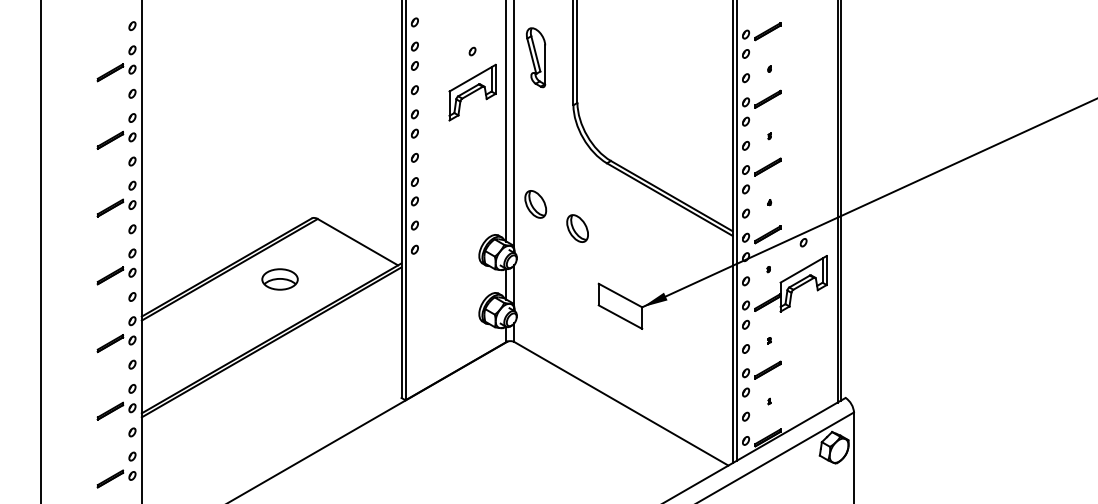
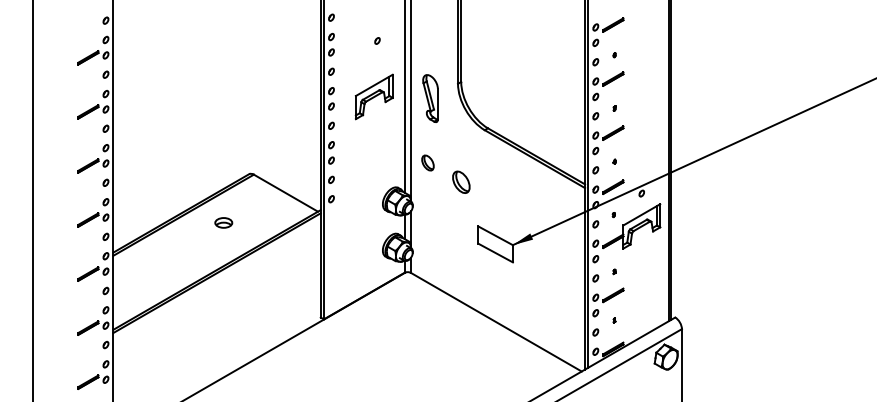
part: (536, 57) -> (430, 98), moved
part: (472, 92) -> (374, 96), moved
part: (535, 204) -> (427, 163), size x0.7
part: (279, 279) -> (223, 222), size x0.6

